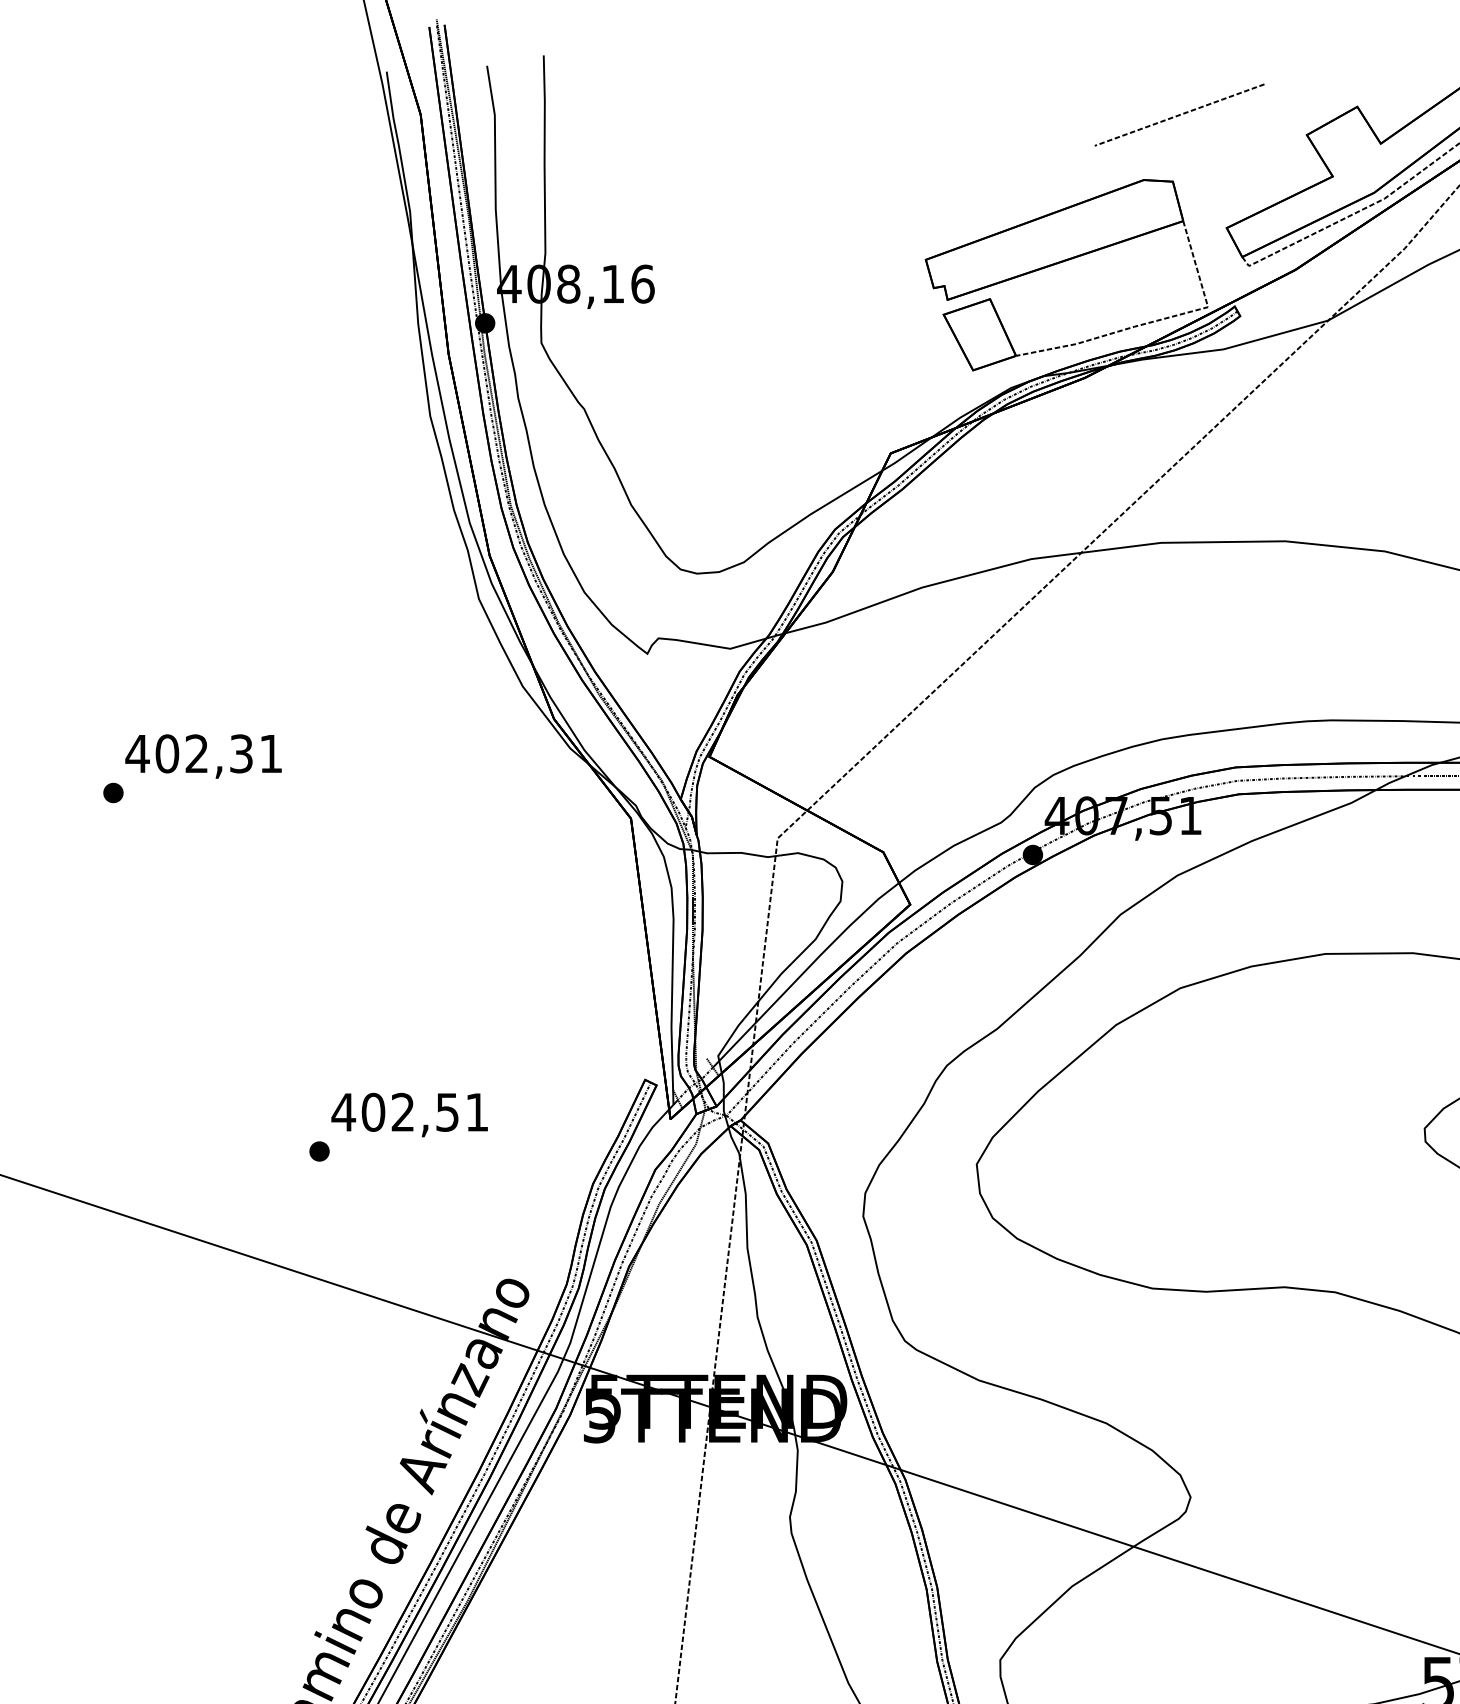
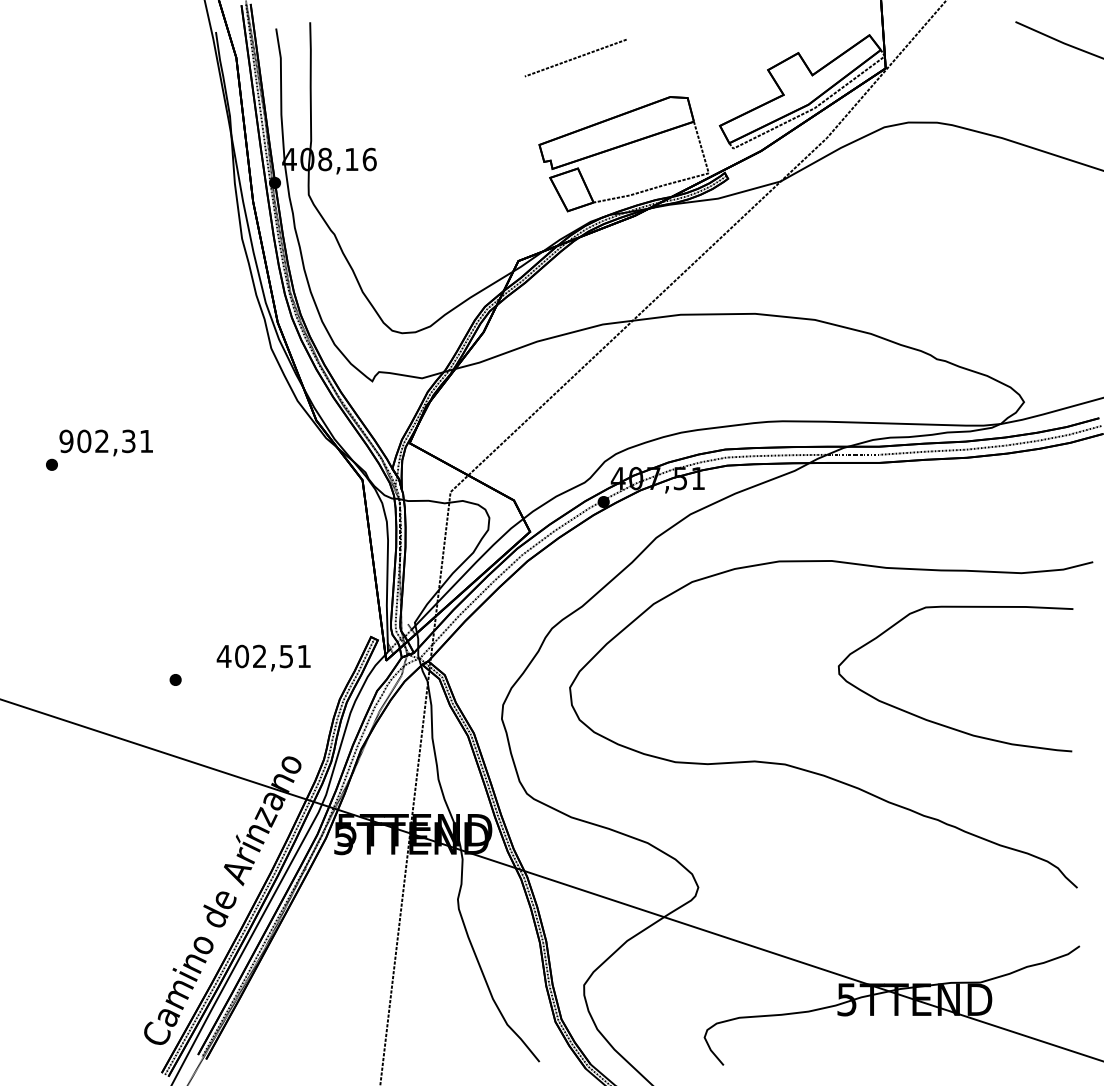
line: (1179, 115) -> (575, 58), moved
text: (137, 754) -> (66, 441), 402,31 -> 902,31
text: (409, 1114) -> (263, 657), moved

